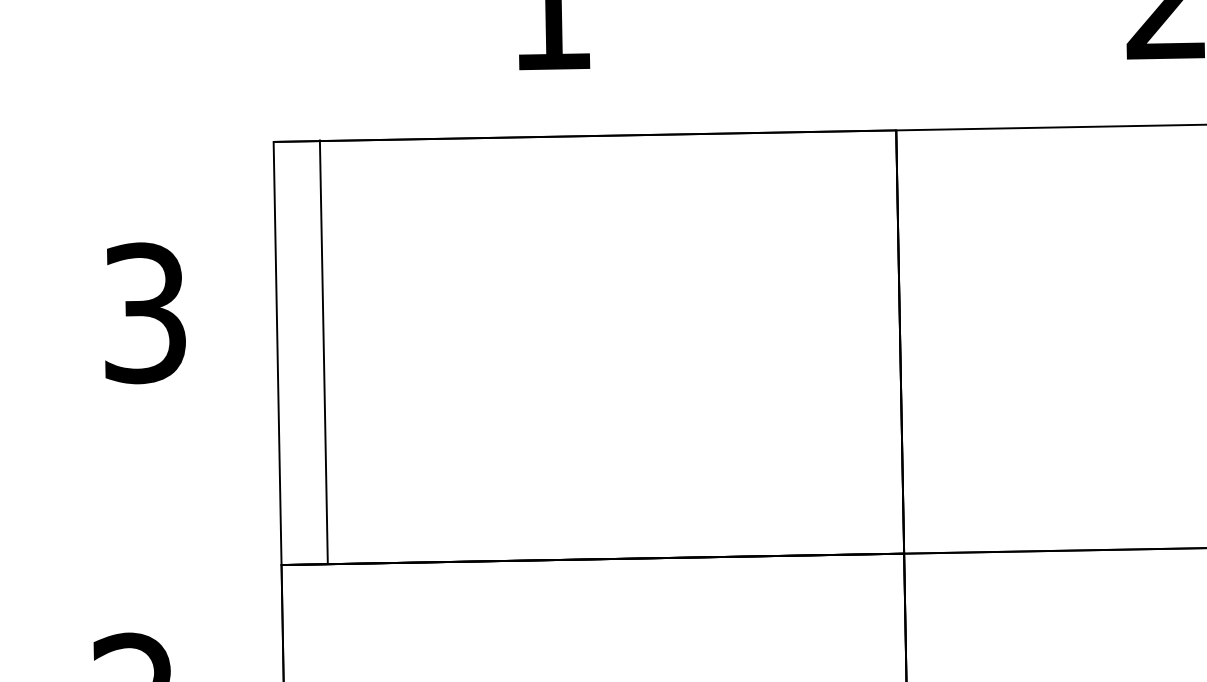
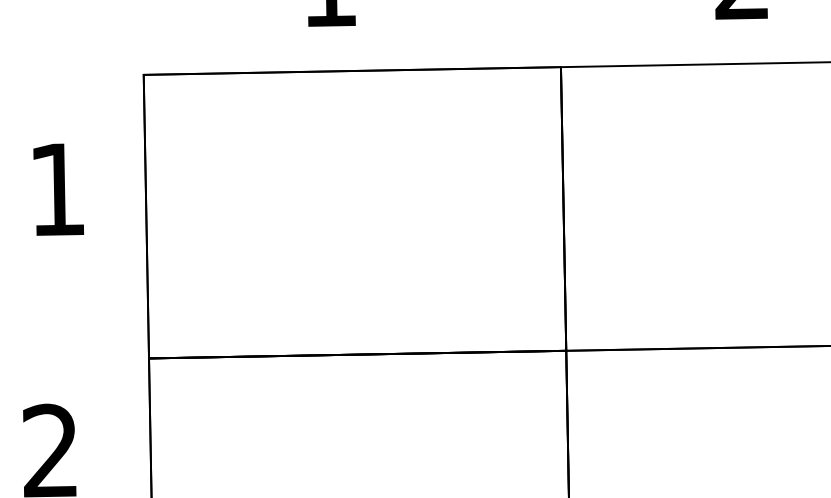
text: (144, 312) -> (57, 189), 3 -> 1
line: (324, 351) -> (146, 216), moved

